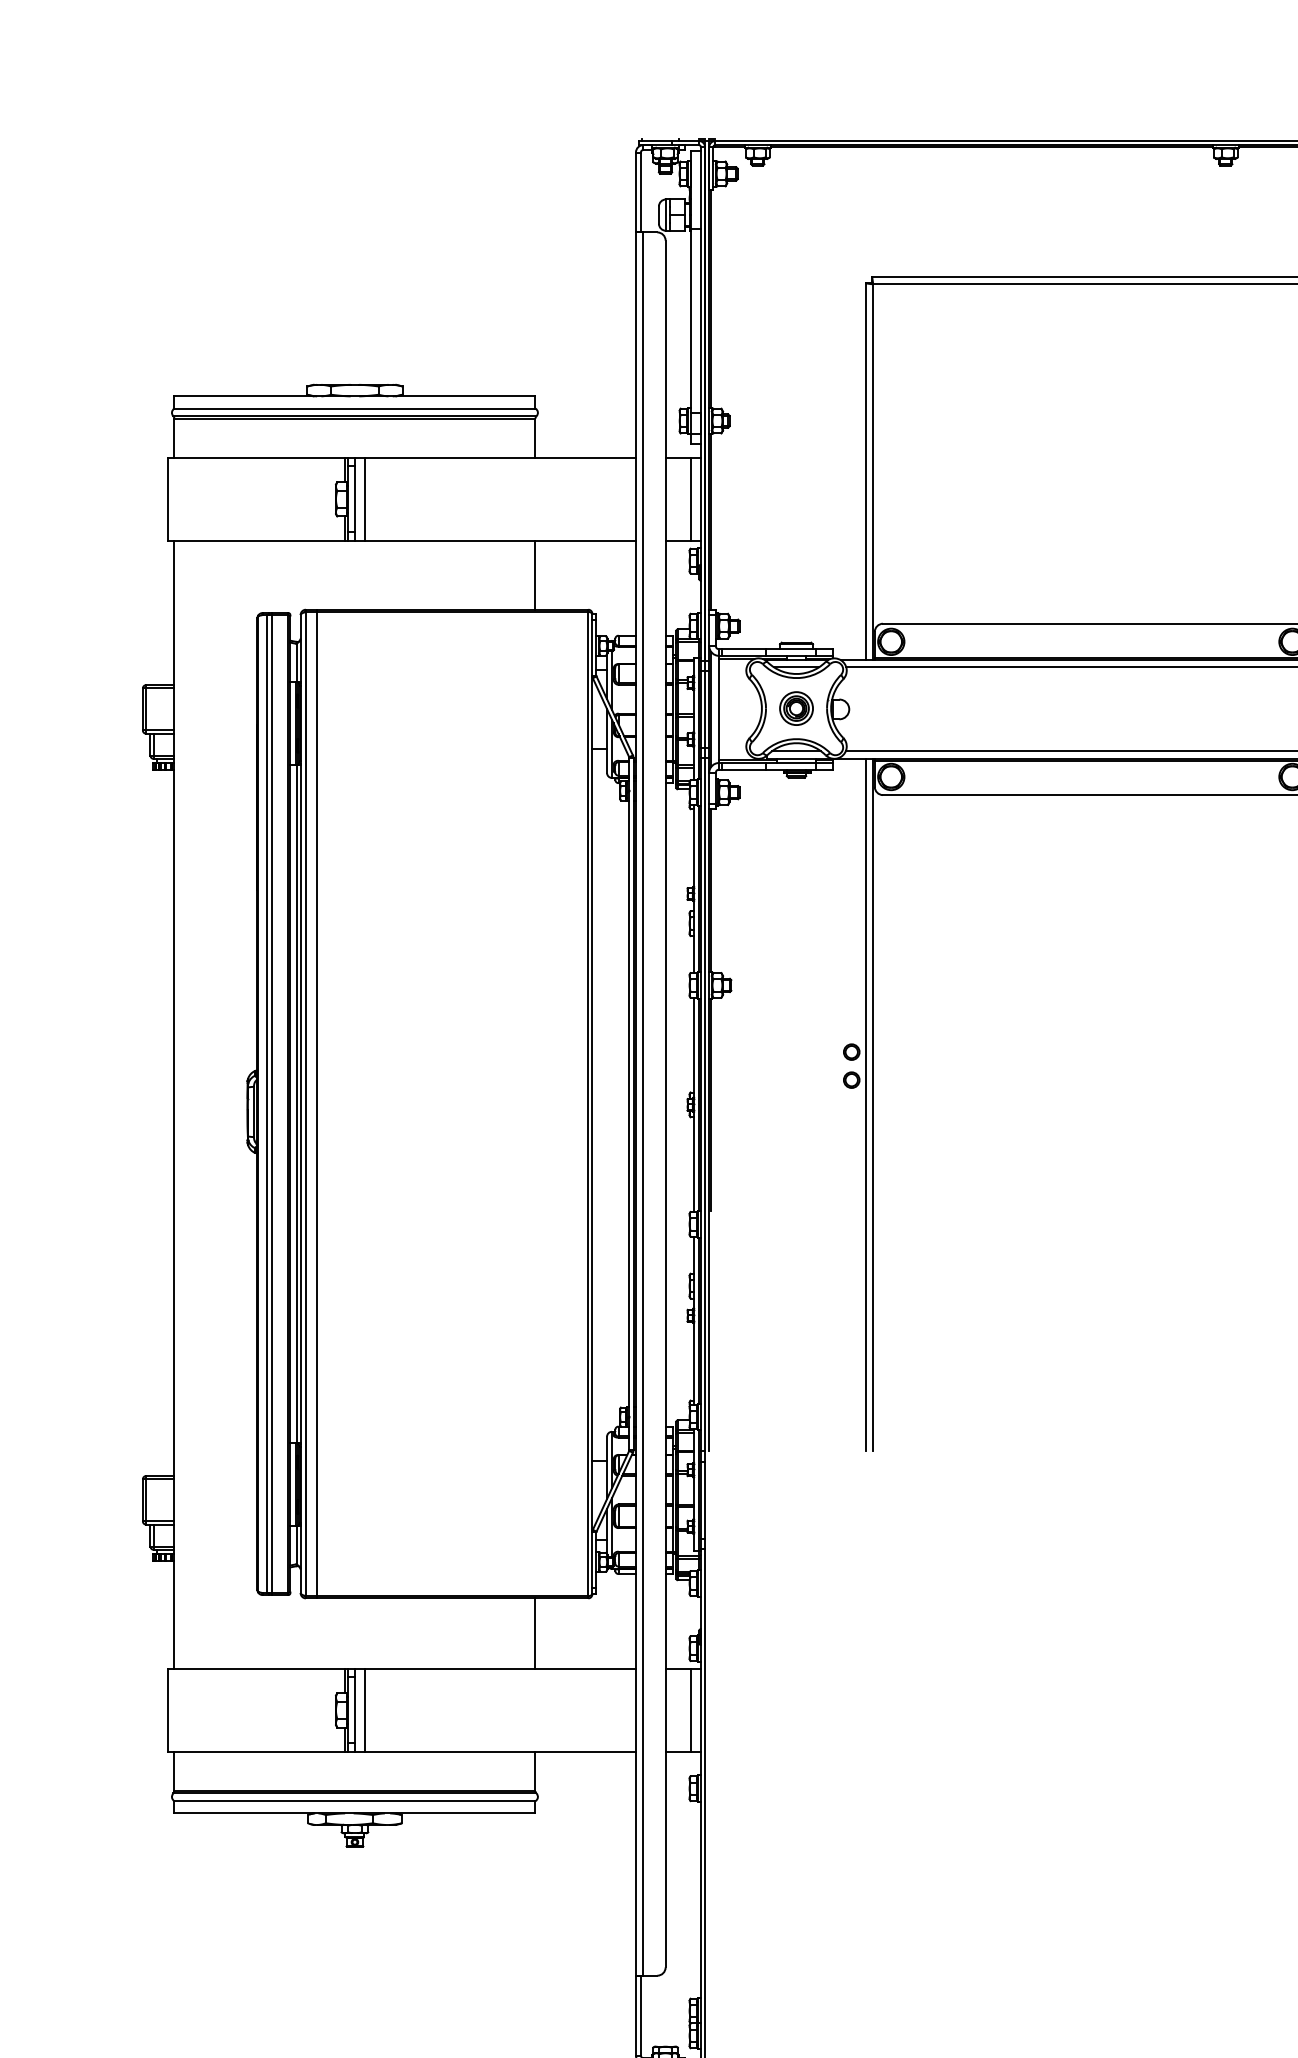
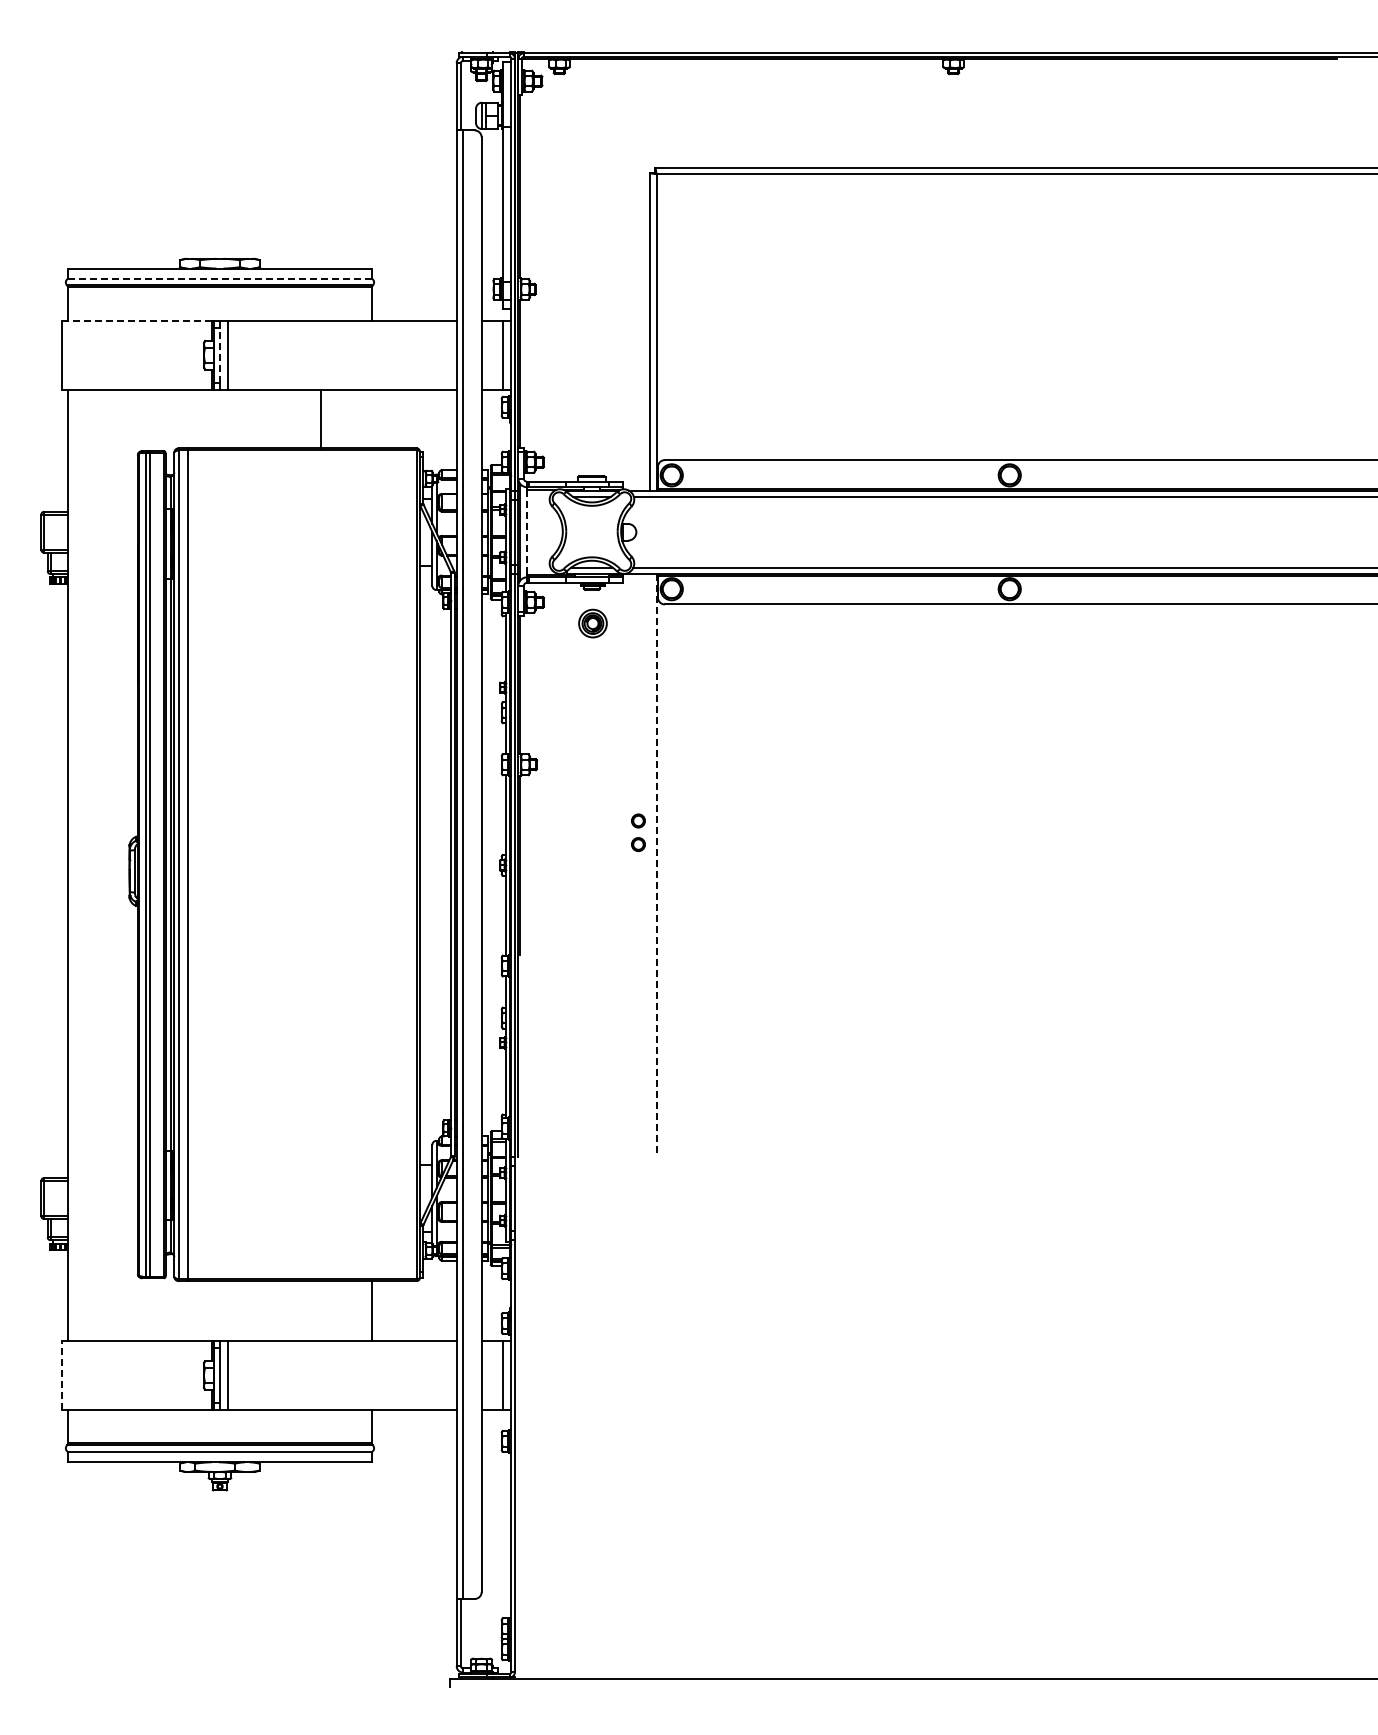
line: (354, 408) -> (219, 278), solid -> dashed
line: (257, 458) -> (137, 320), solid -> dashed
line: (354, 499) -> (219, 355), solid -> dashed
line: (535, 575) -> (321, 419), moved
part: (795, 708) -> (592, 623), moved
line: (718, 709) -> (526, 532), solid -> dashed
line: (866, 1103) -> (650, 864), removed
line: (873, 1104) -> (656, 865), solid -> dashed
line: (167, 1710) -> (62, 1375), solid -> dashed

